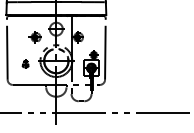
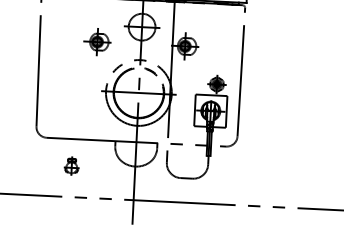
part: (25, 63) -> (71, 164), moved

